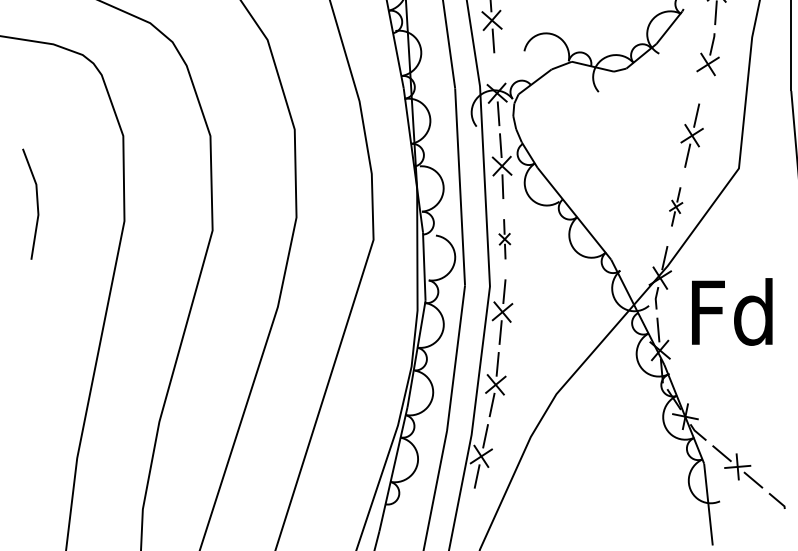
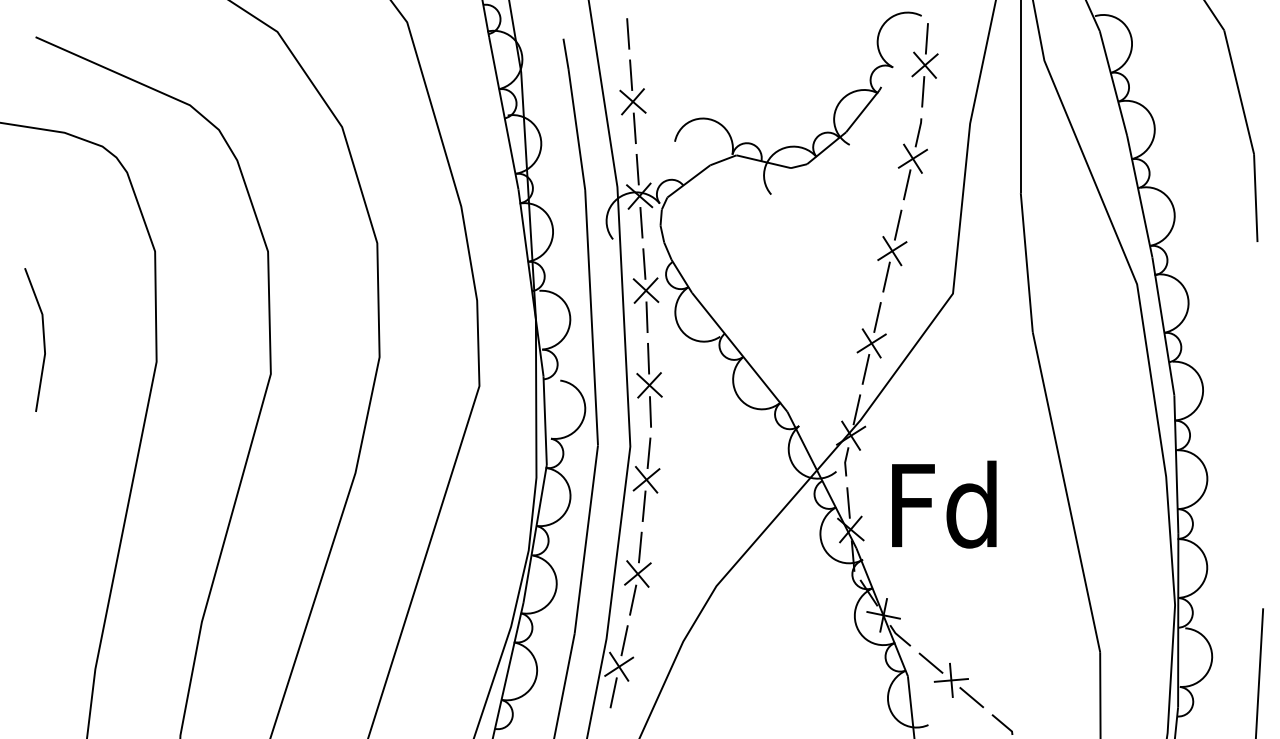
line: (495, 72) -> (637, 169), added
line: (703, 84) -> (906, 184), added
part: (676, 206) -> (871, 343), size x1.67
part: (504, 239) -> (649, 385), size x1.67
text: (732, 311) -> (944, 504), moved

